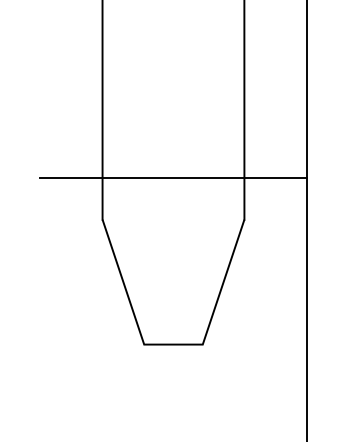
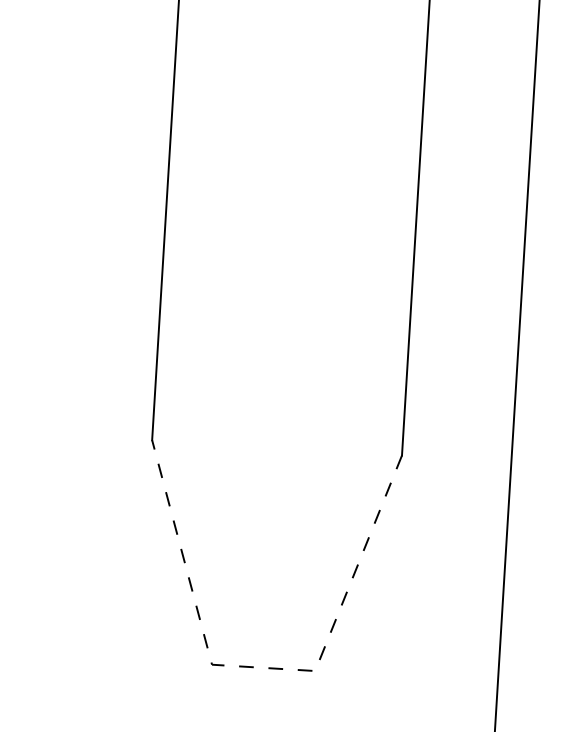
line: (173, 178) -> (281, 375), removed
line: (173, 344) -> (263, 667), solid -> dashed

